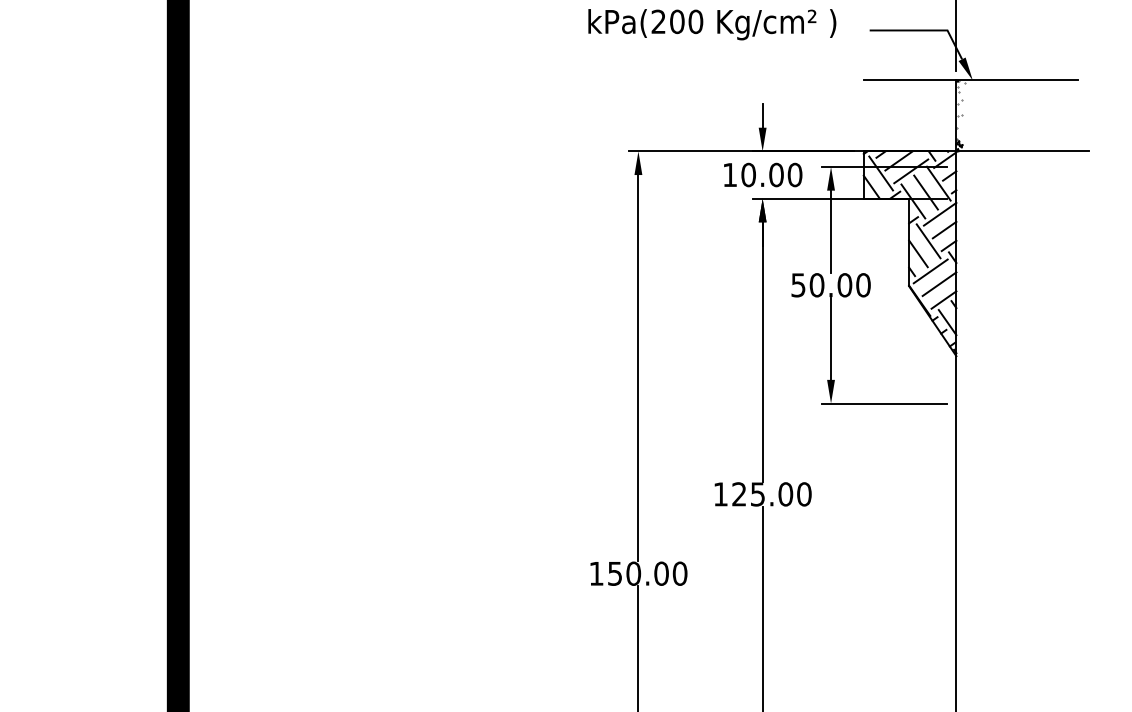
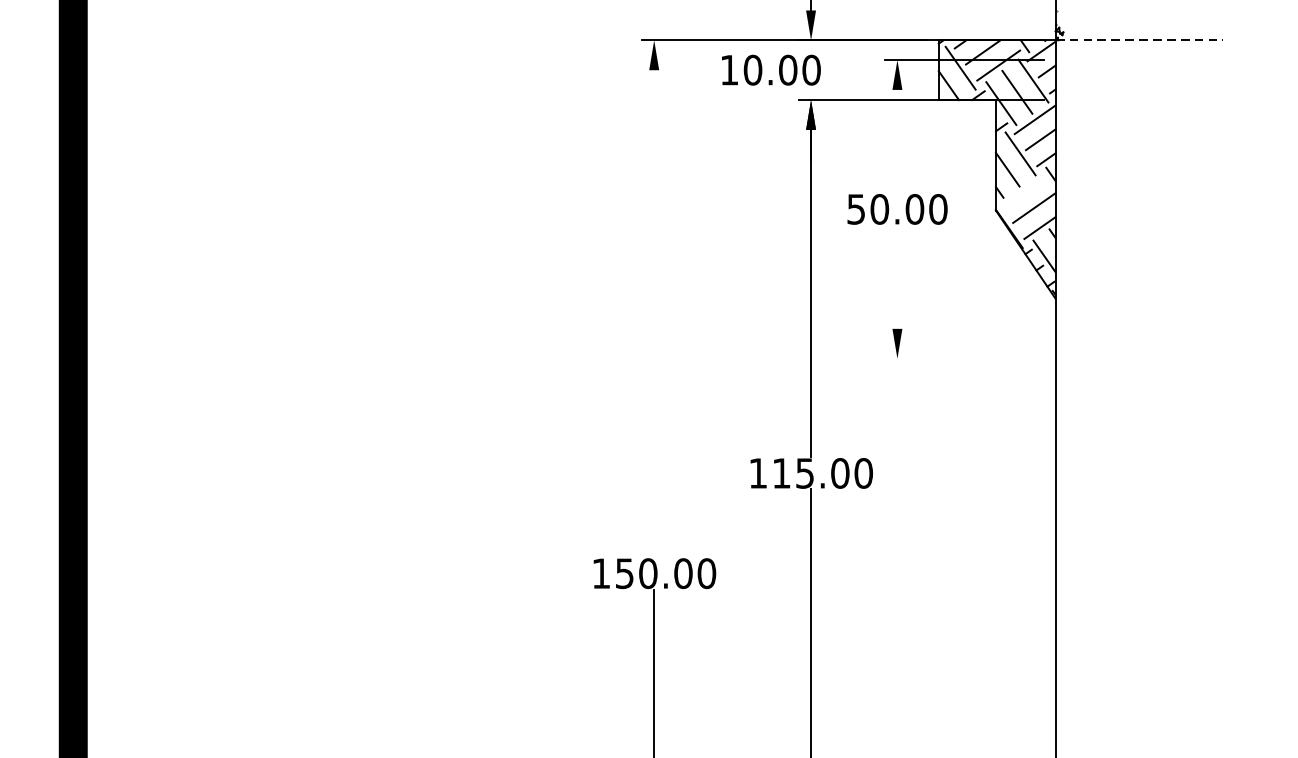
line: (1023, 151) -> (1140, 40), solid -> dashed
text: (763, 174) -> (771, 69), moved
line: (831, 231) -> (897, 141), removed
line: (930, 271) -> (1022, 192), removed
line: (831, 338) -> (897, 276), removed
line: (638, 368) -> (654, 314), removed
line: (883, 403) -> (963, 358), removed
text: (738, 494) -> (780, 473), 125.00 -> 115.00

